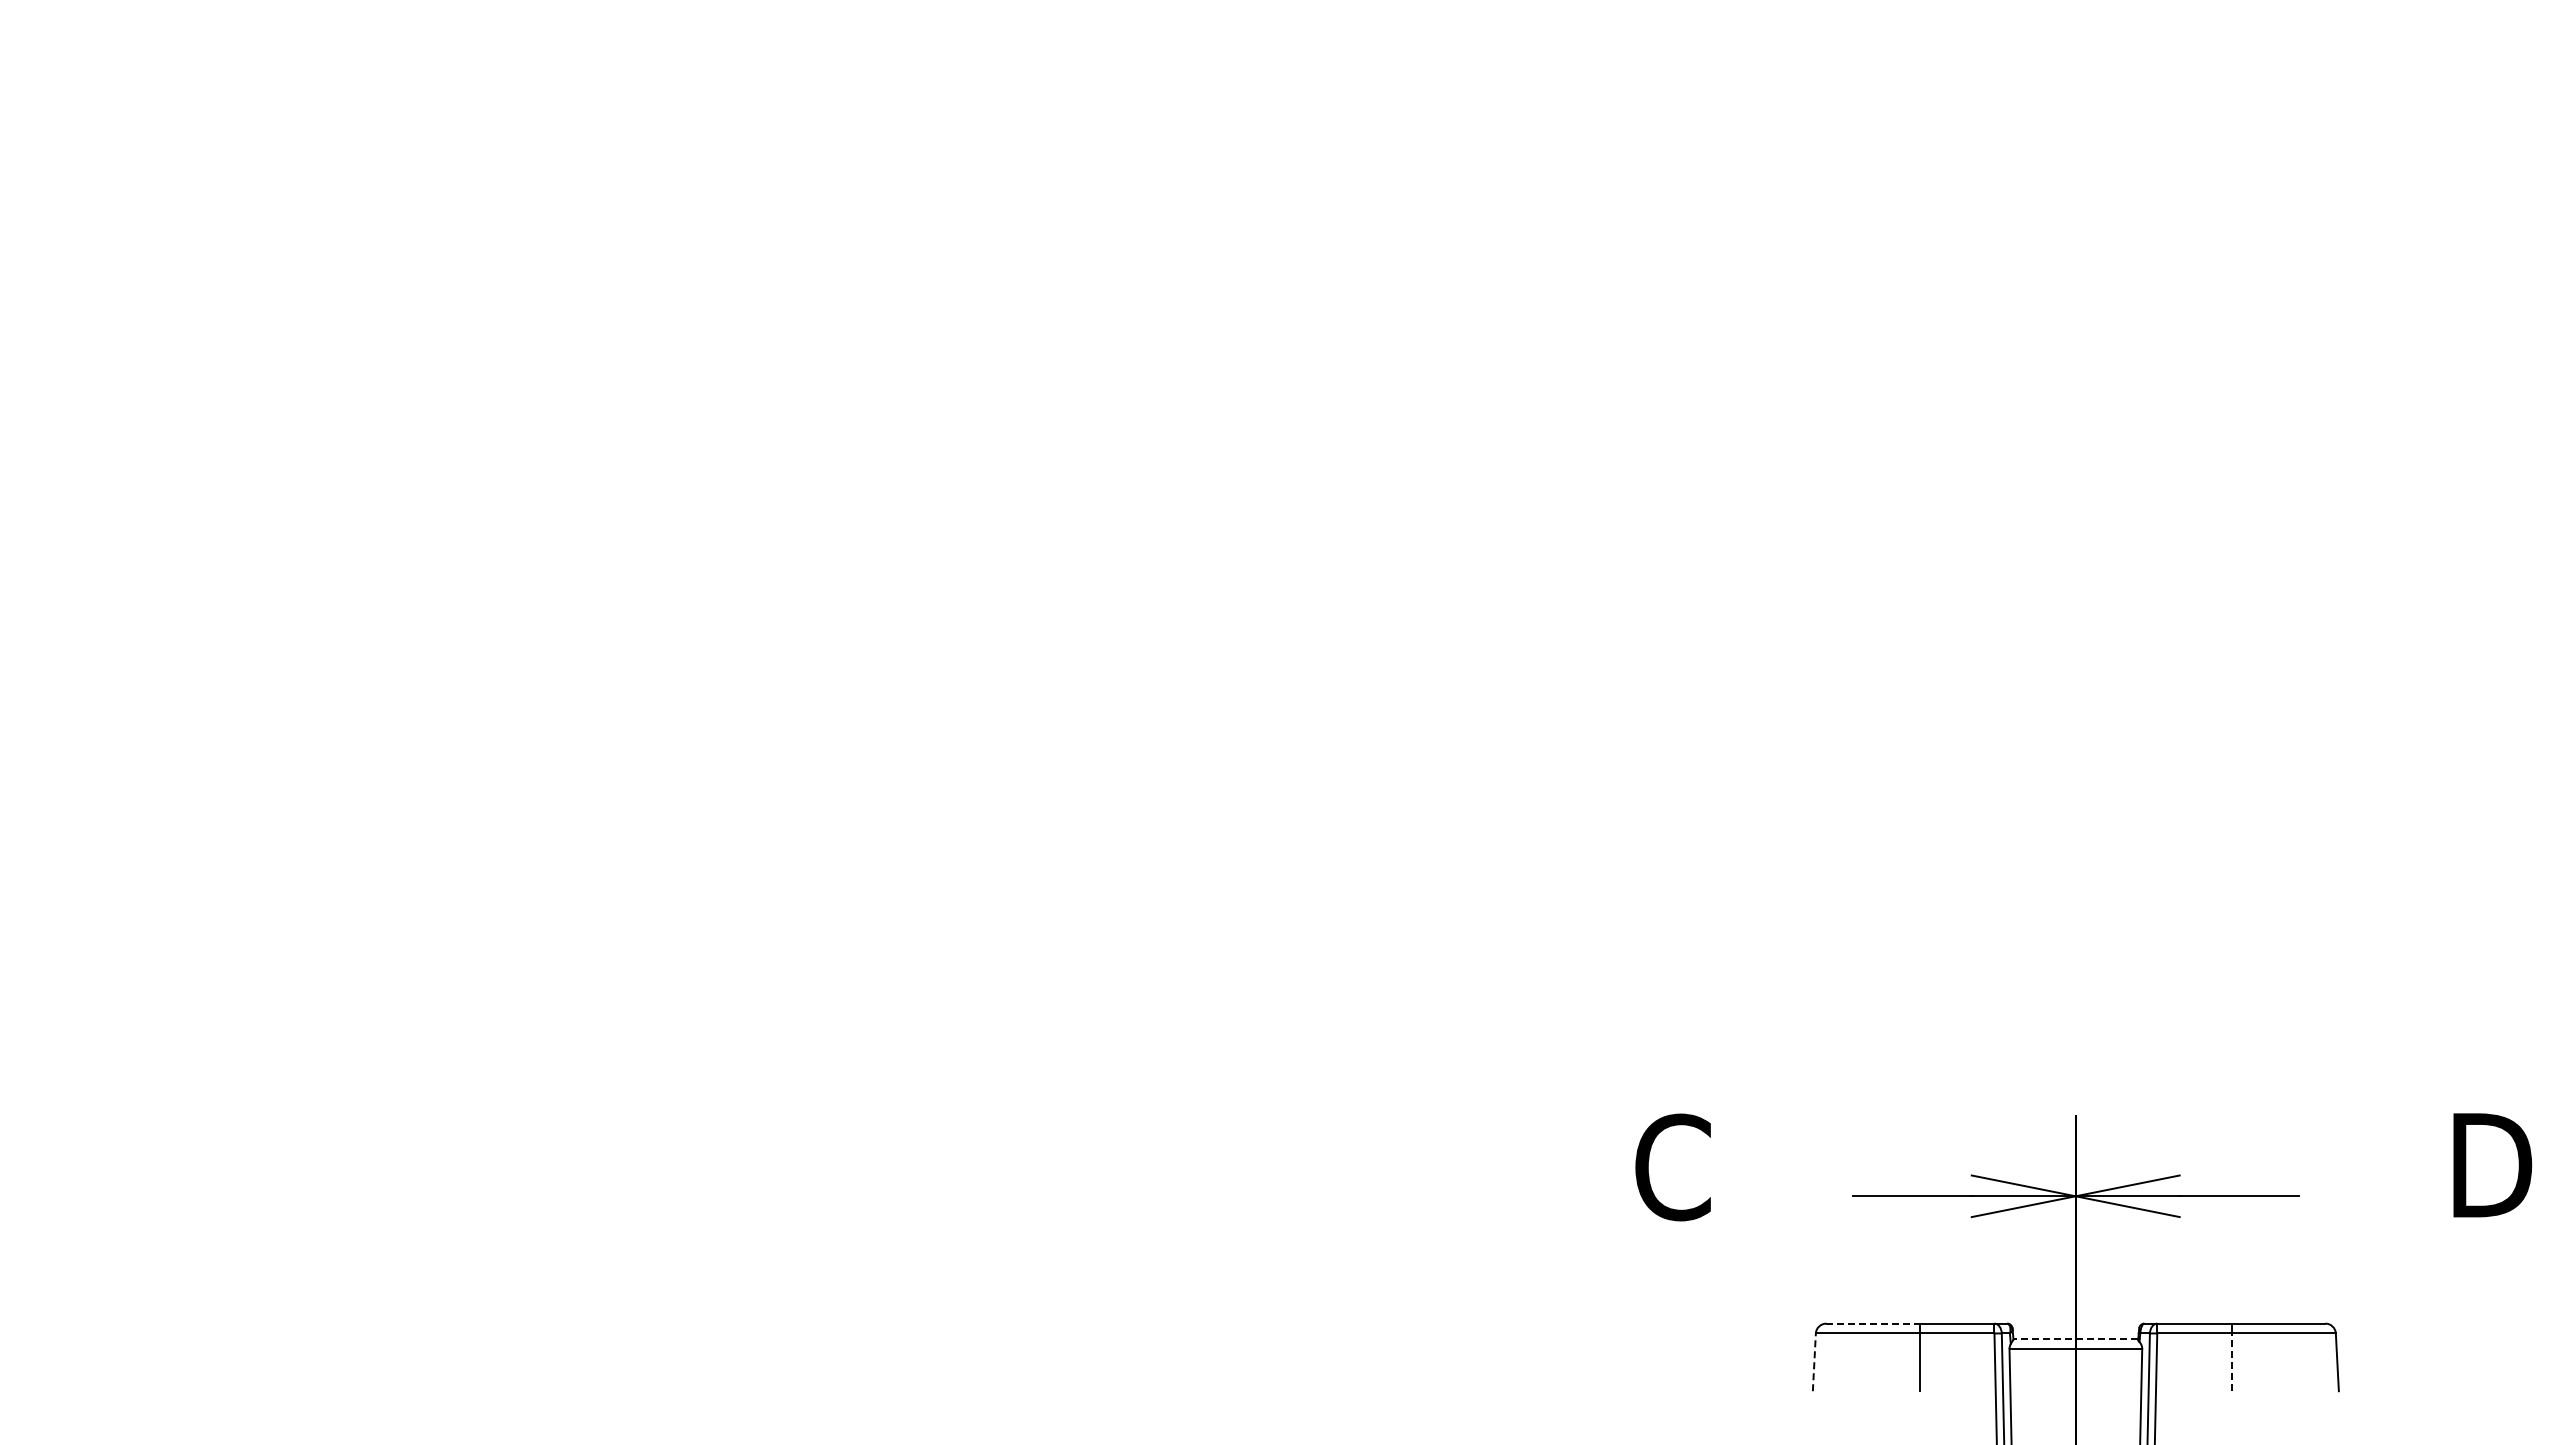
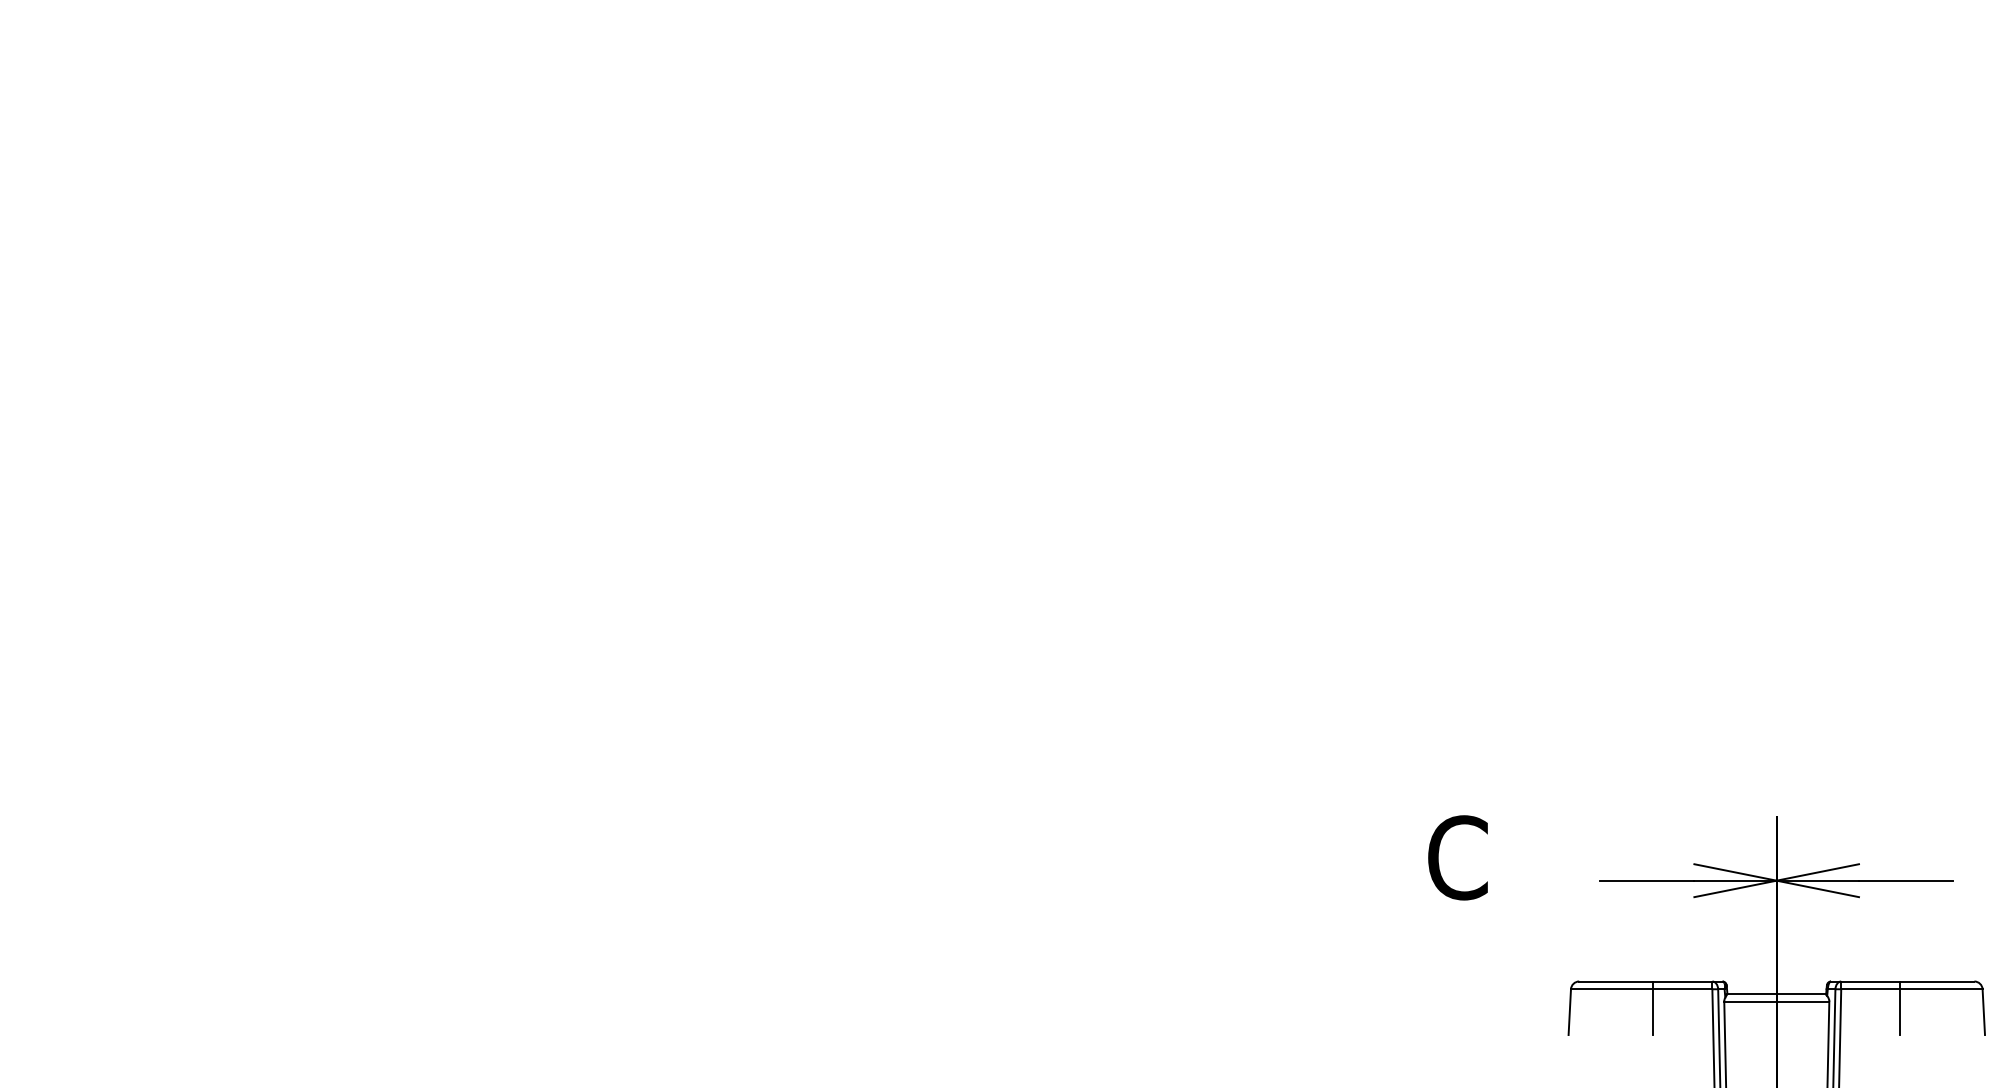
line: (1873, 1323) -> (1616, 981), dashed -> solid
line: (2075, 1339) -> (1776, 994), dashed -> solid
line: (1814, 1362) -> (1569, 1012), dashed -> solid
line: (2231, 1362) -> (1900, 1012), dashed -> solid

